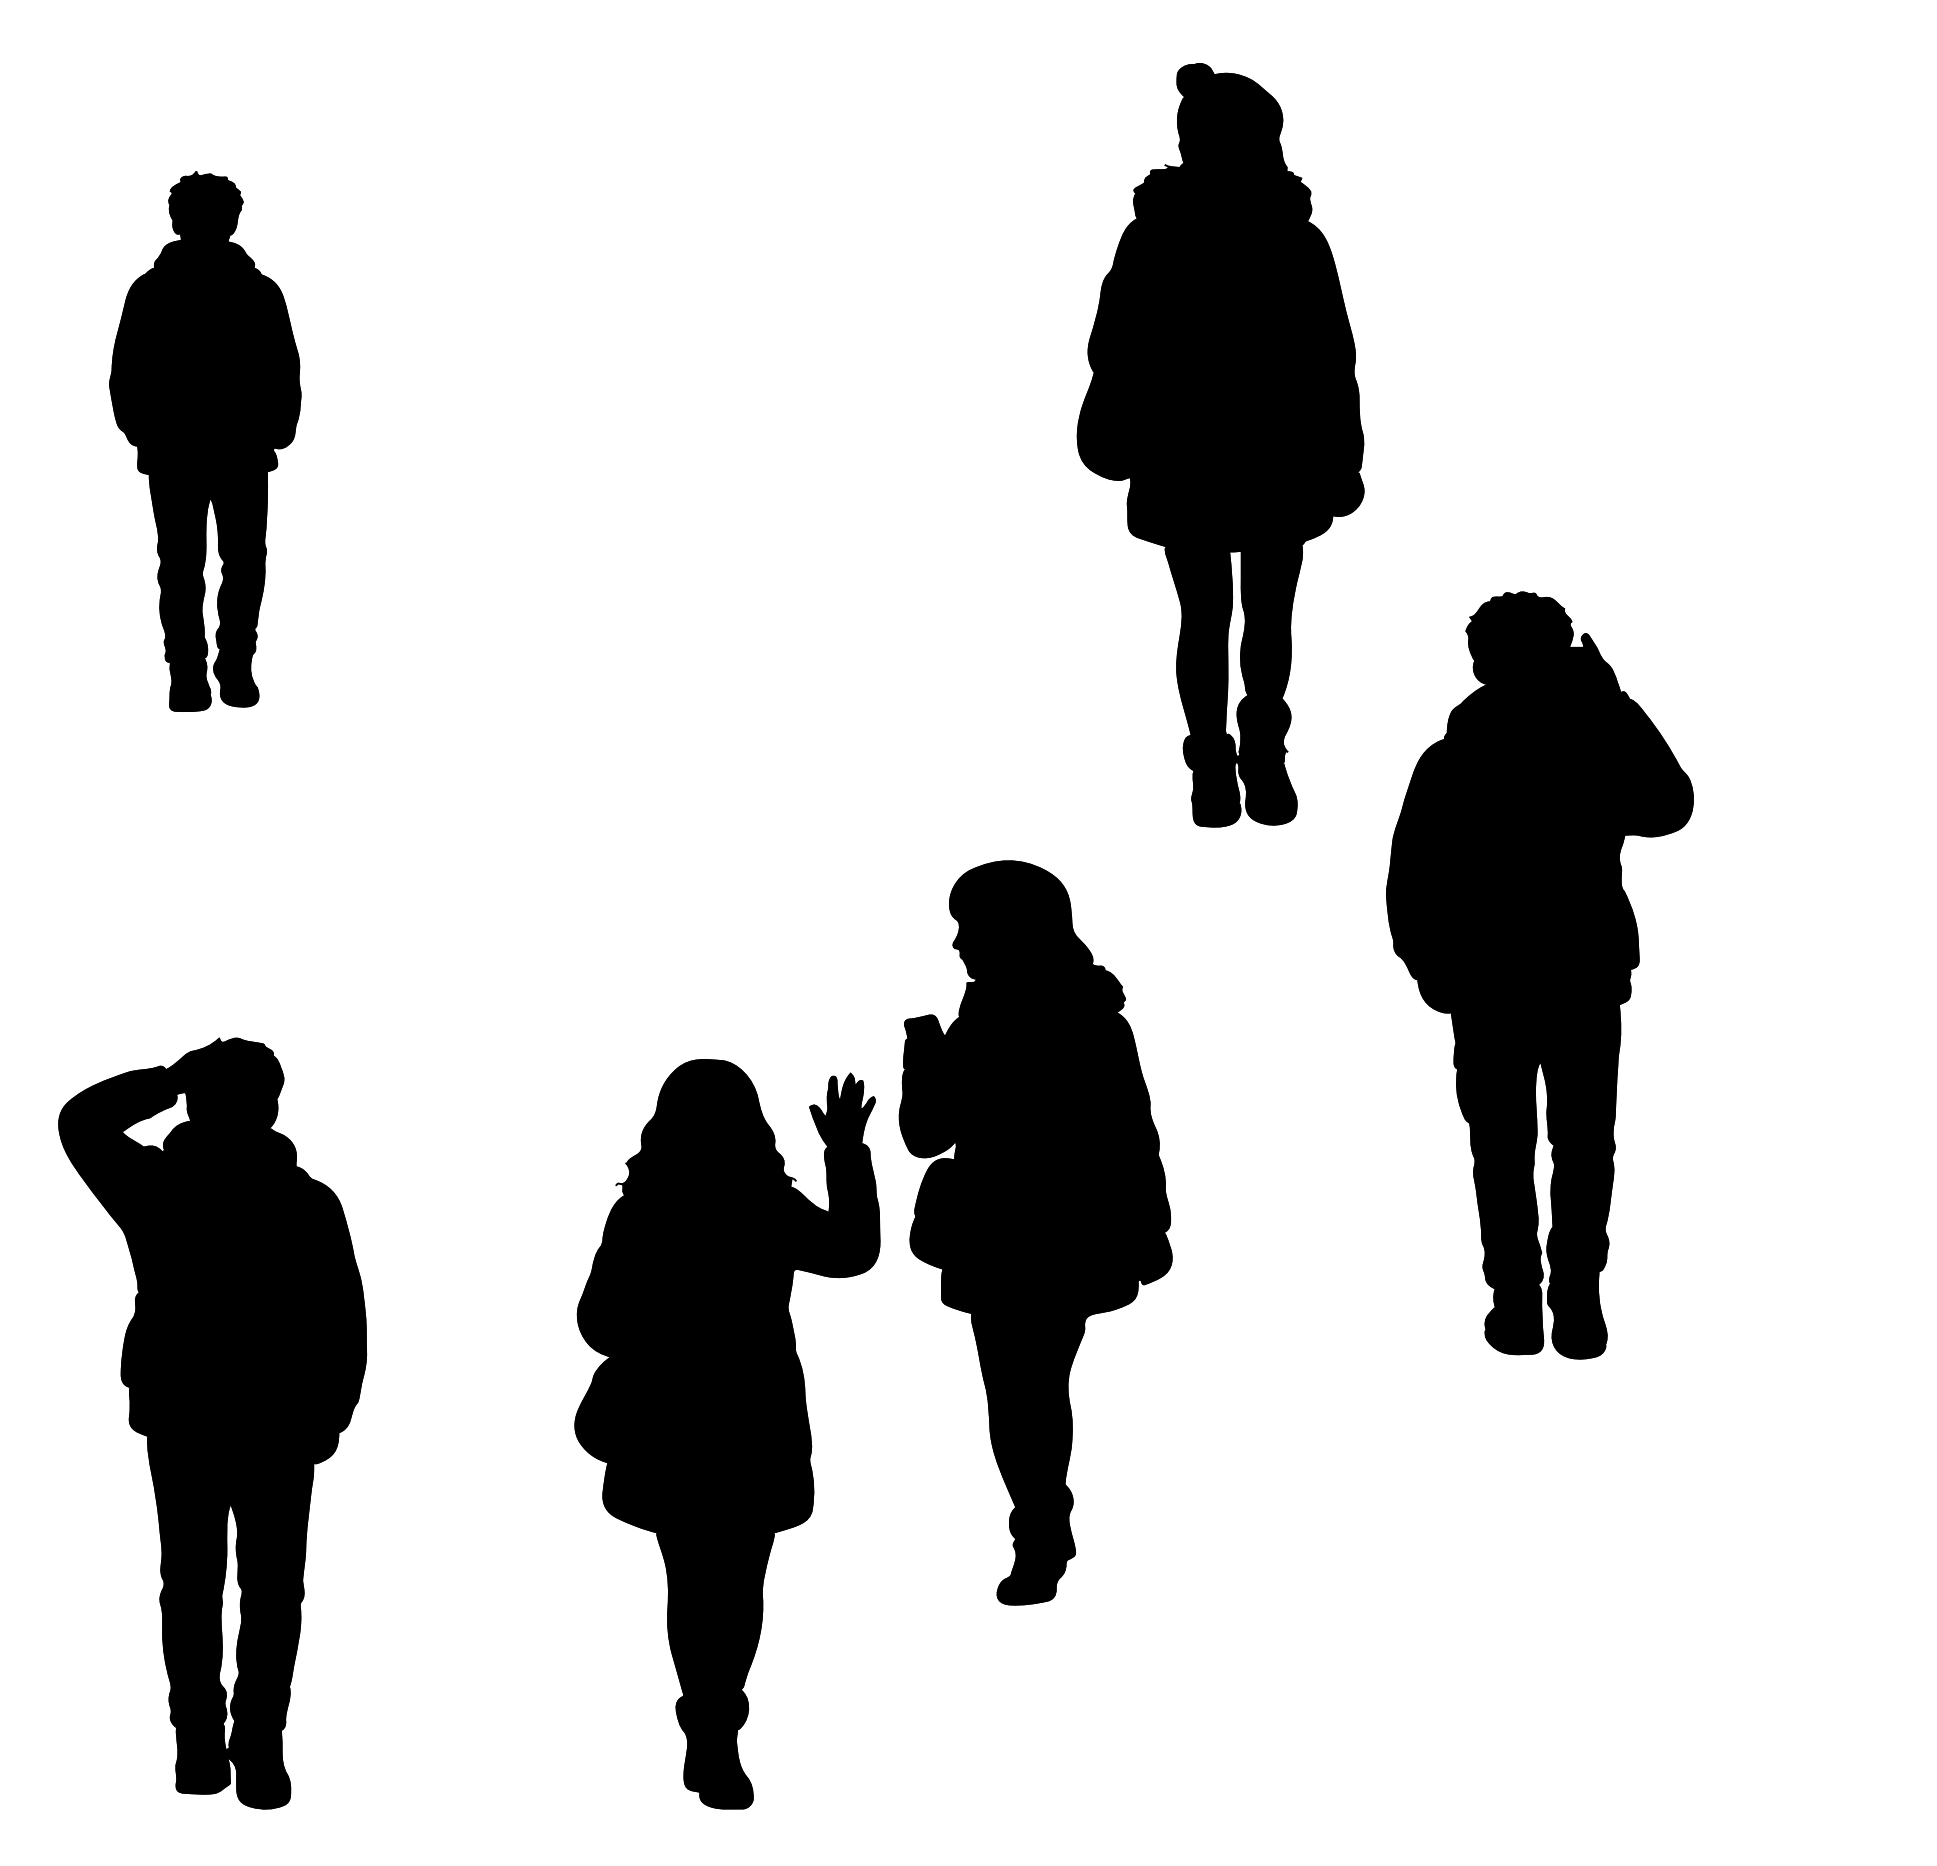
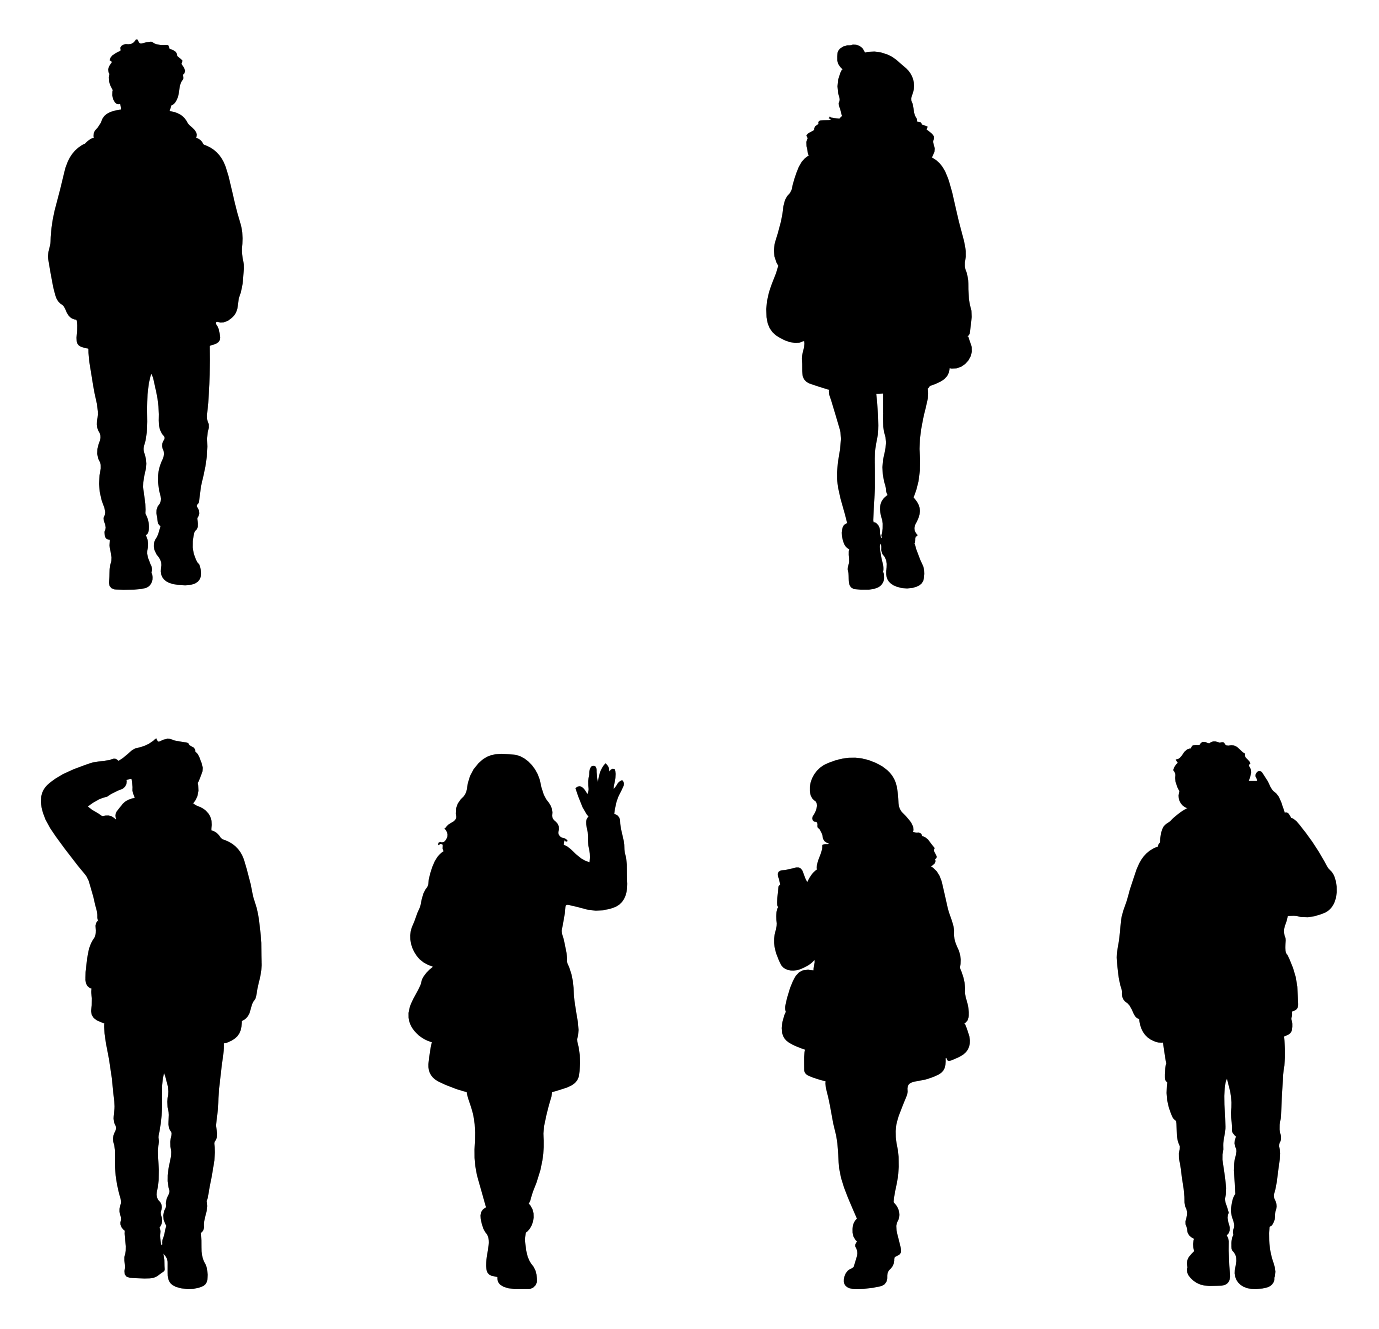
part: (205, 441) -> (146, 314), size x1.43
part: (1539, 975) -> (1226, 1015), moved
part: (1035, 1232) -> (871, 1023), moved

